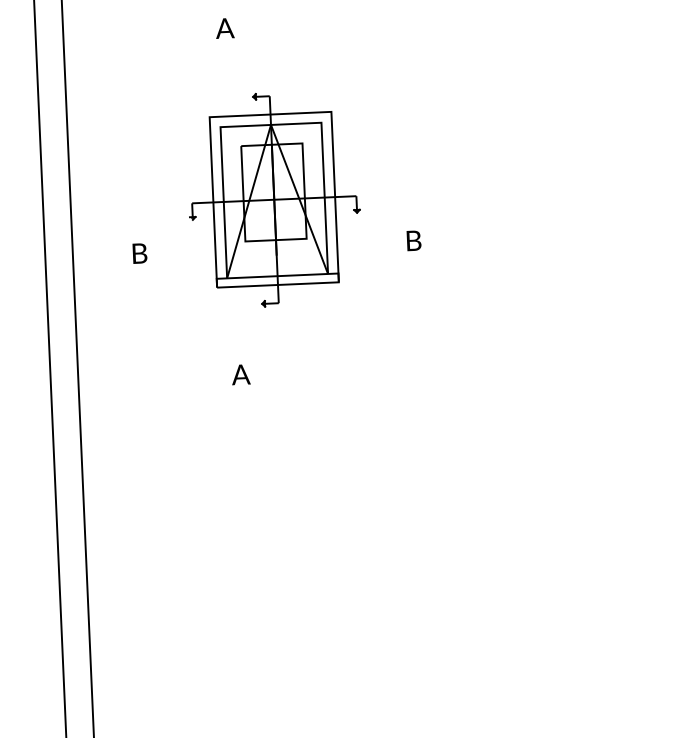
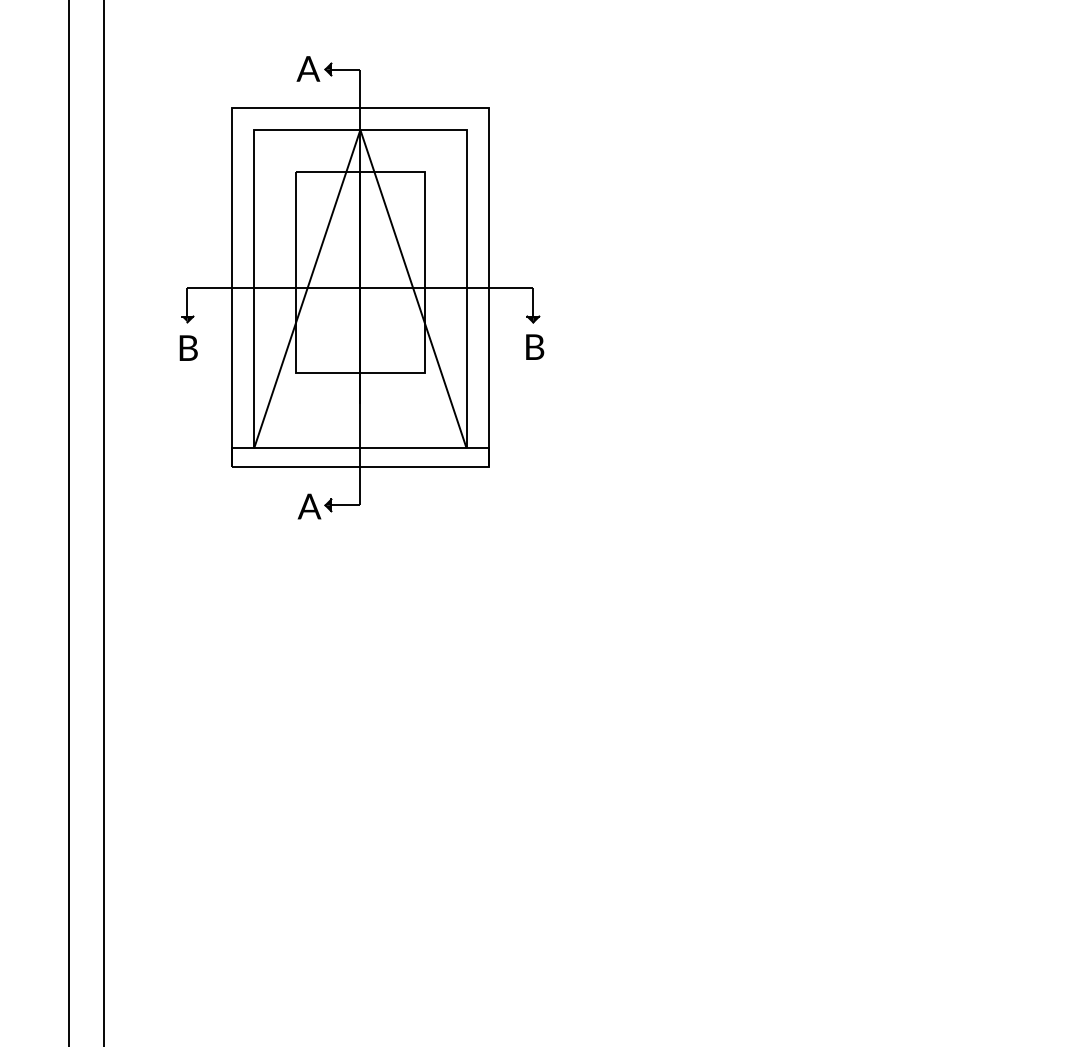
part: (274, 199) -> (361, 287), size x1.67

